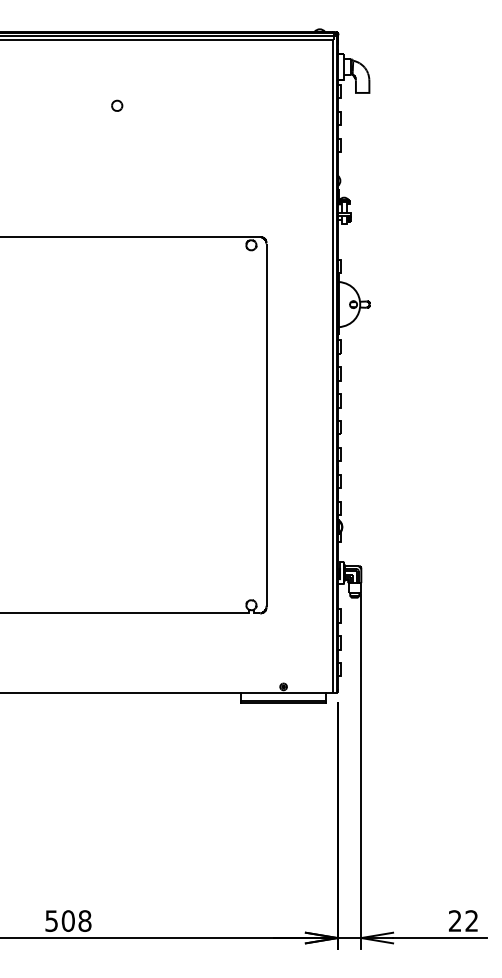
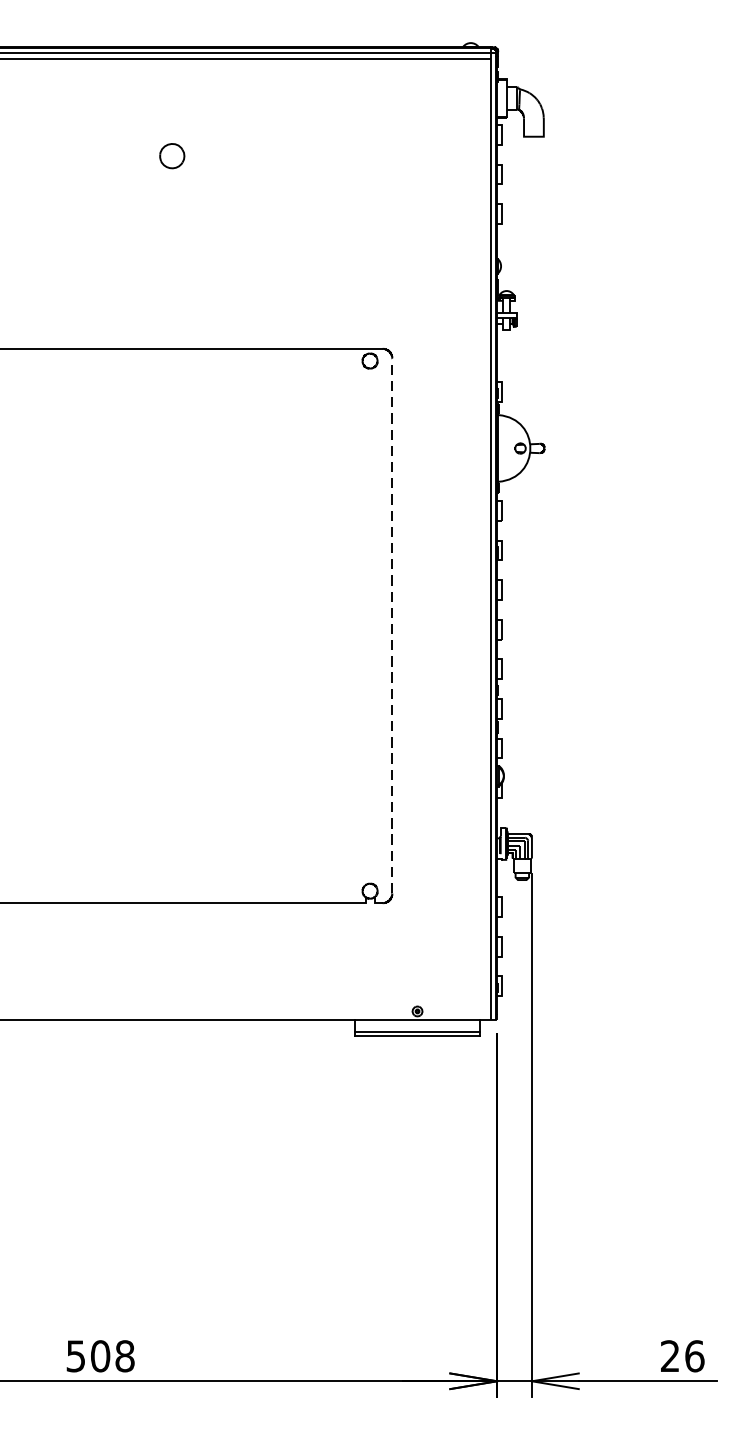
part: (117, 105) -> (172, 155), size x1.6
line: (266, 425) -> (392, 626), solid -> dashed
text: (471, 920) -> (694, 1355), 22 -> 26

